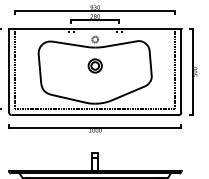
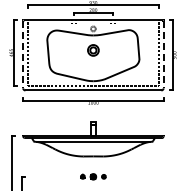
line: (9, 70) -> (23, 54), solid -> dashed
line: (181, 70) -> (163, 54), solid -> dashed

